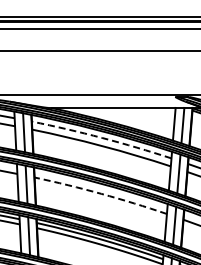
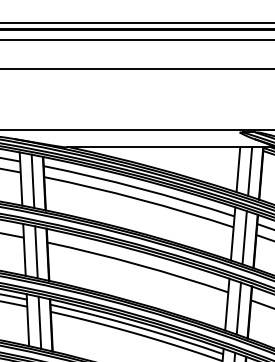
arc: (102, 137) -> (140, 187), dashed -> solid
arc: (101, 193) -> (138, 264), dashed -> solid

